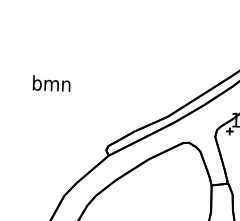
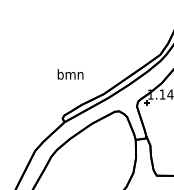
text: (51, 83) -> (70, 74), moved

